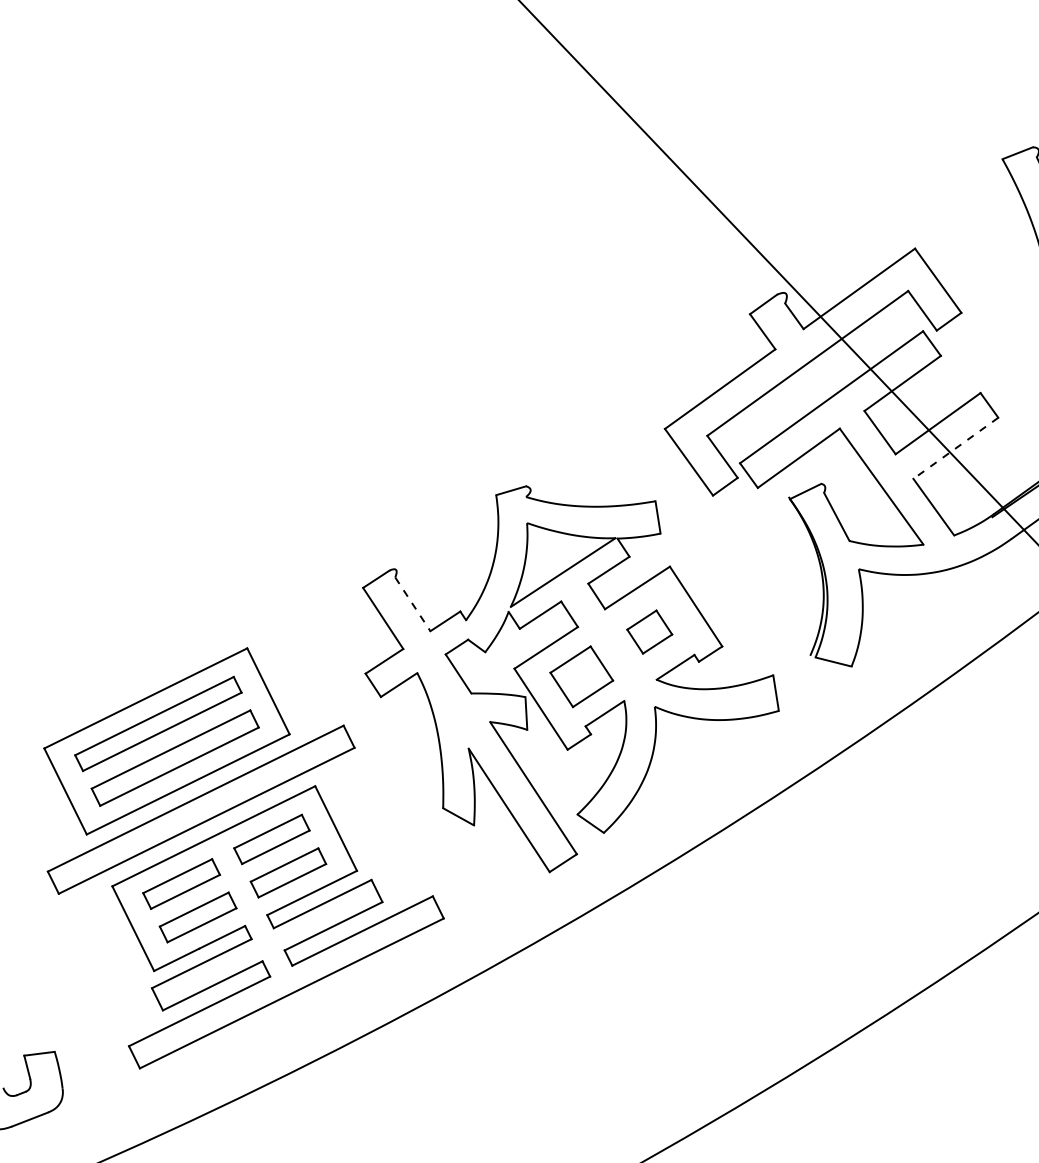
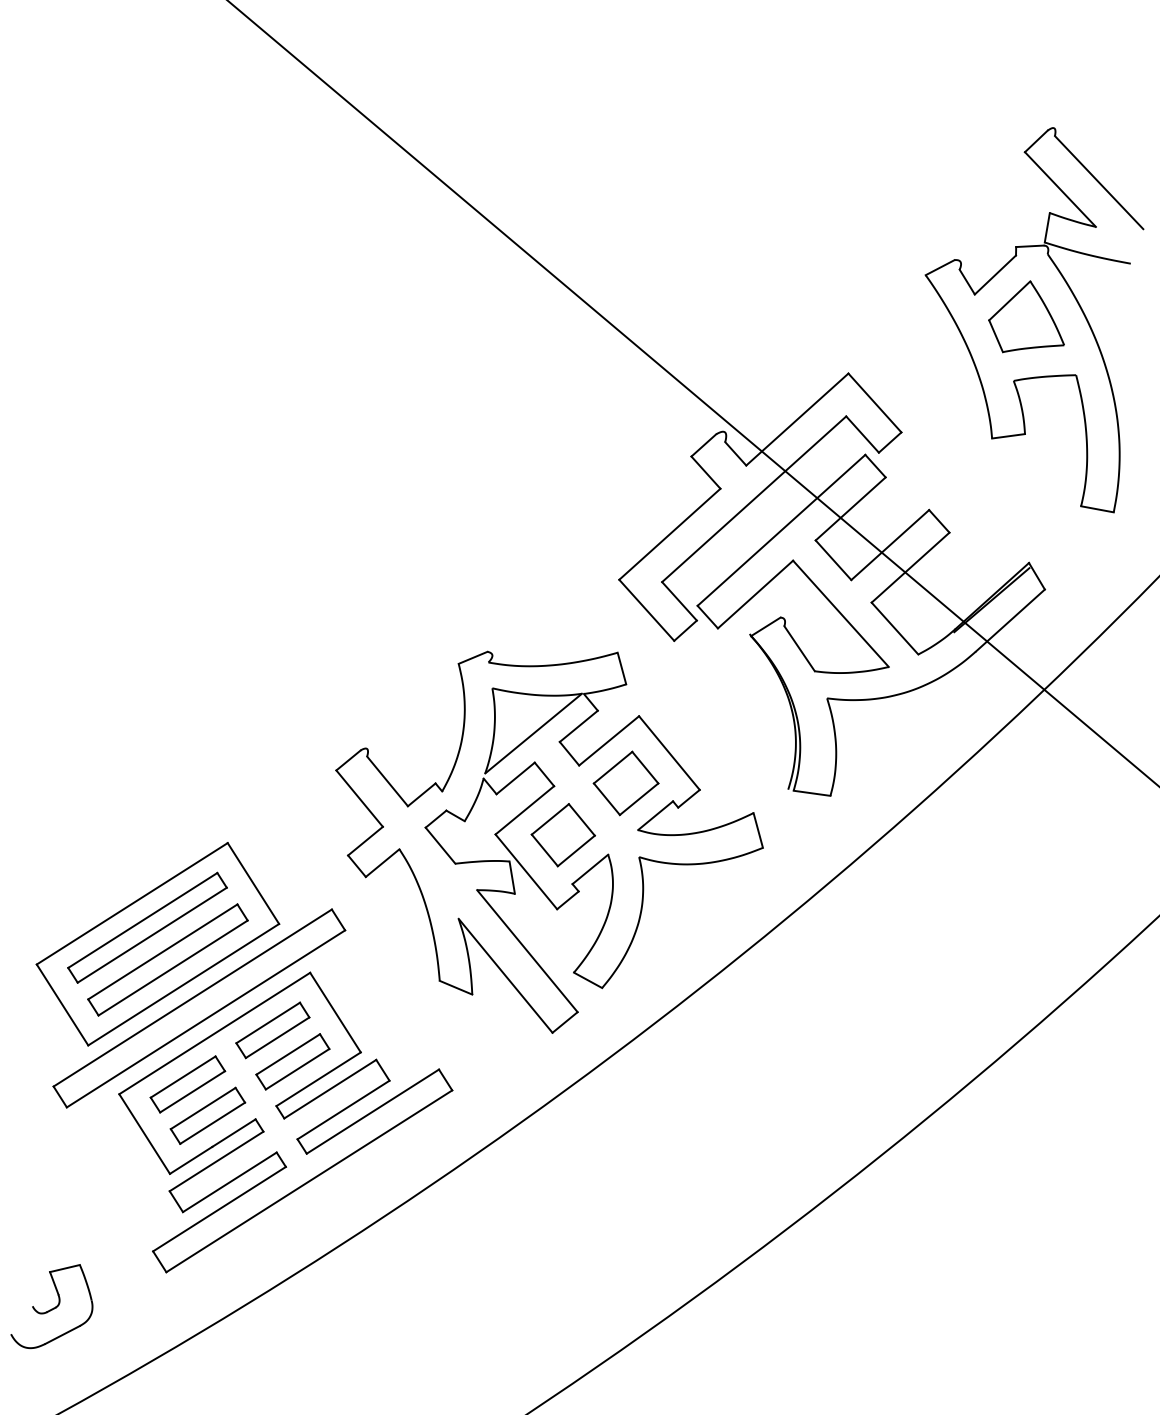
line: (955, 449) -> (910, 568), dashed -> solid
line: (412, 604) -> (387, 781), dashed -> solid
part: (649, 632) -> (625, 783), size x1.43

